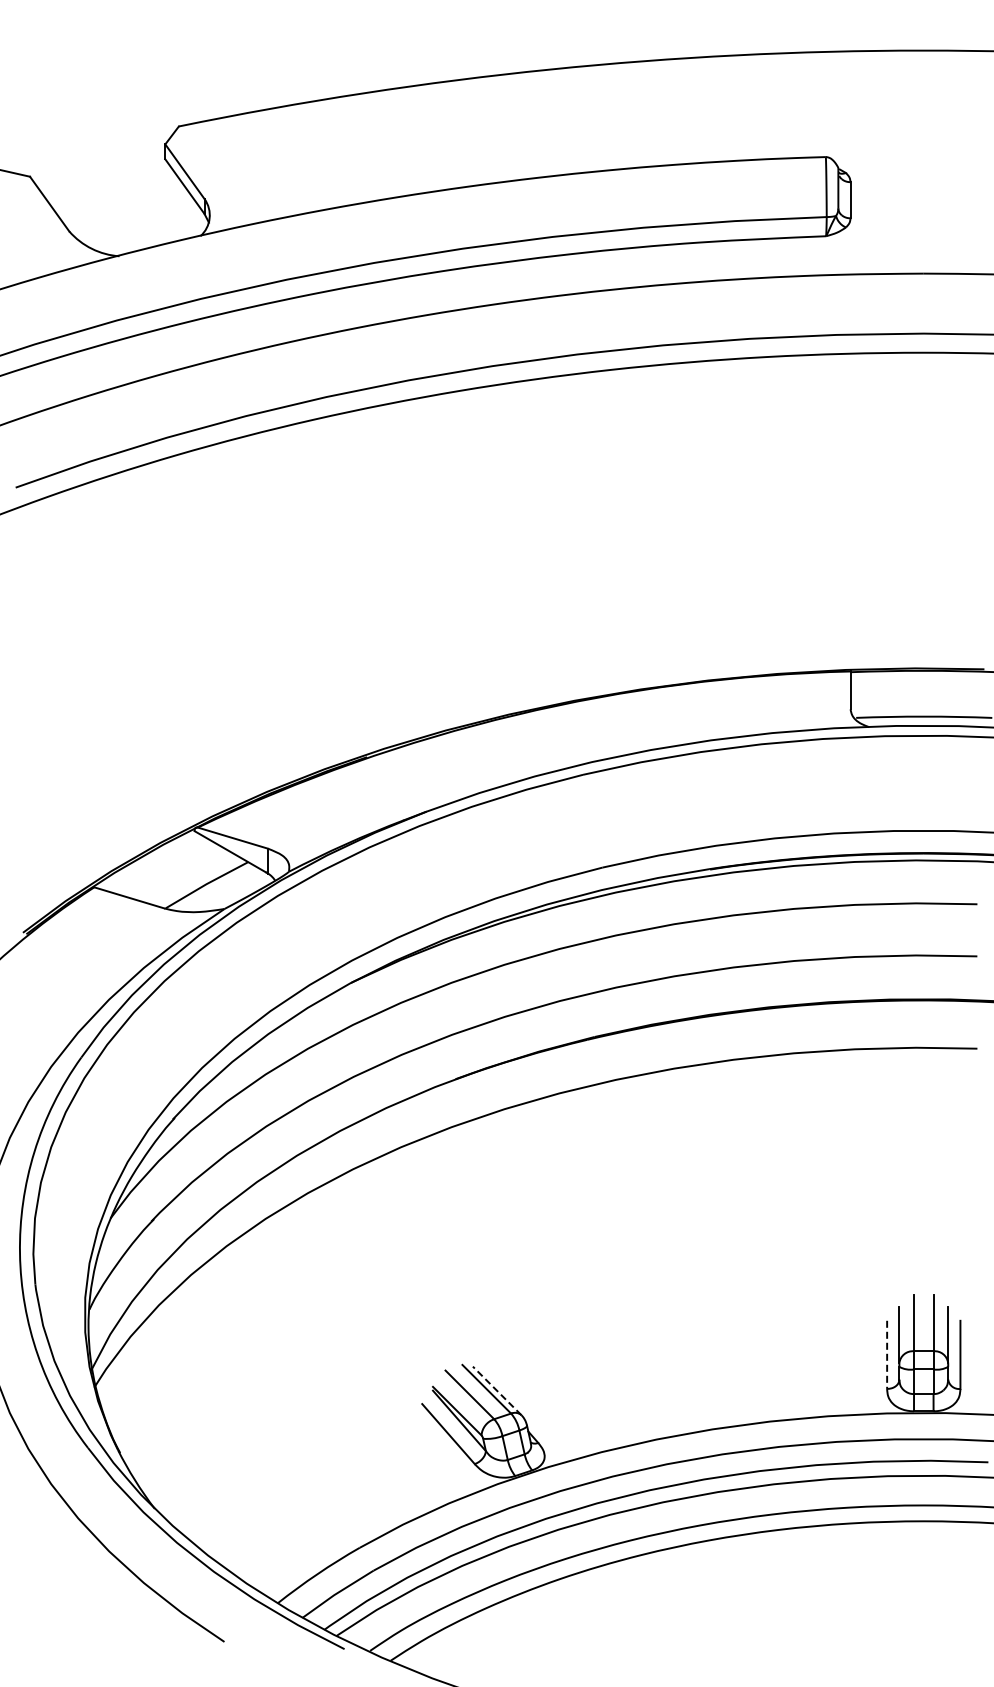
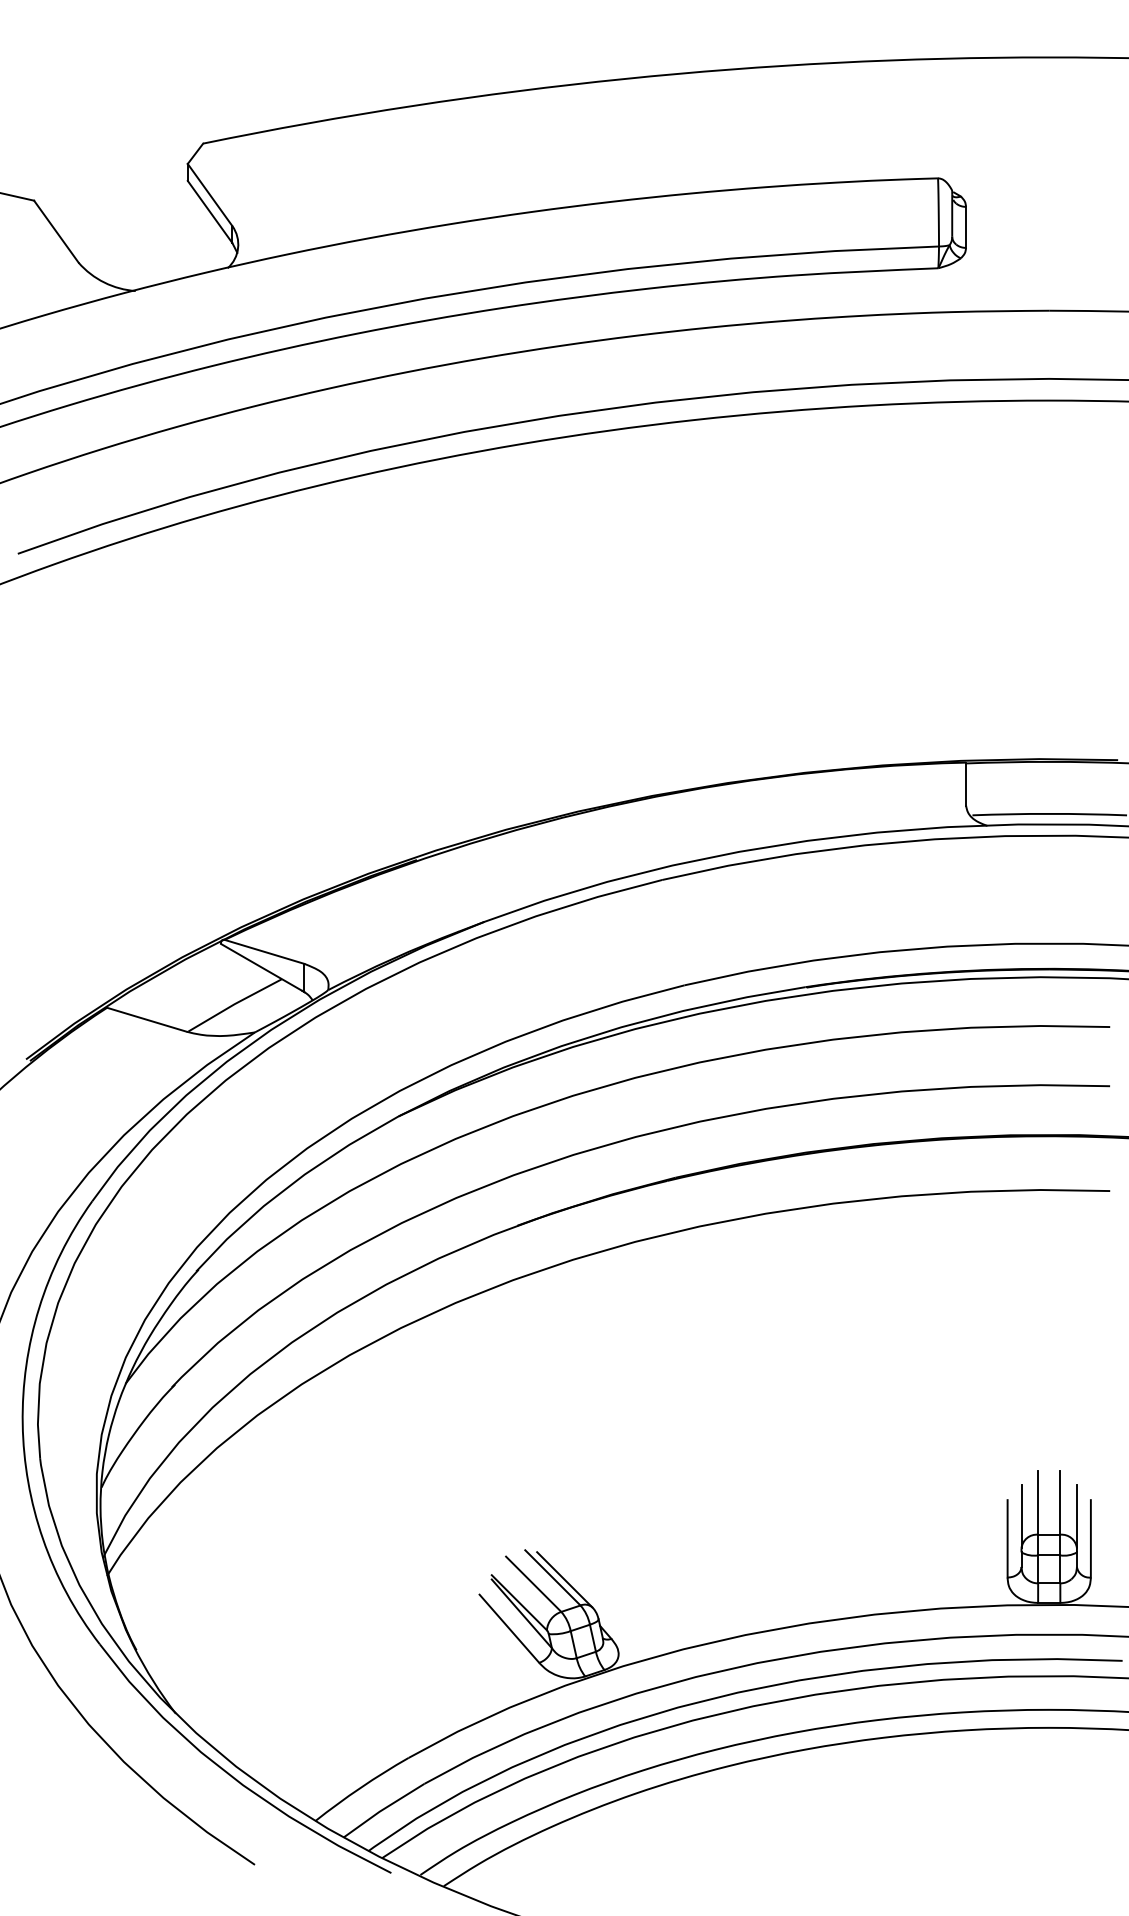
line: (887, 1355) -> (1008, 1539), dashed -> solid
line: (496, 1390) -> (563, 1579), dashed -> solid

